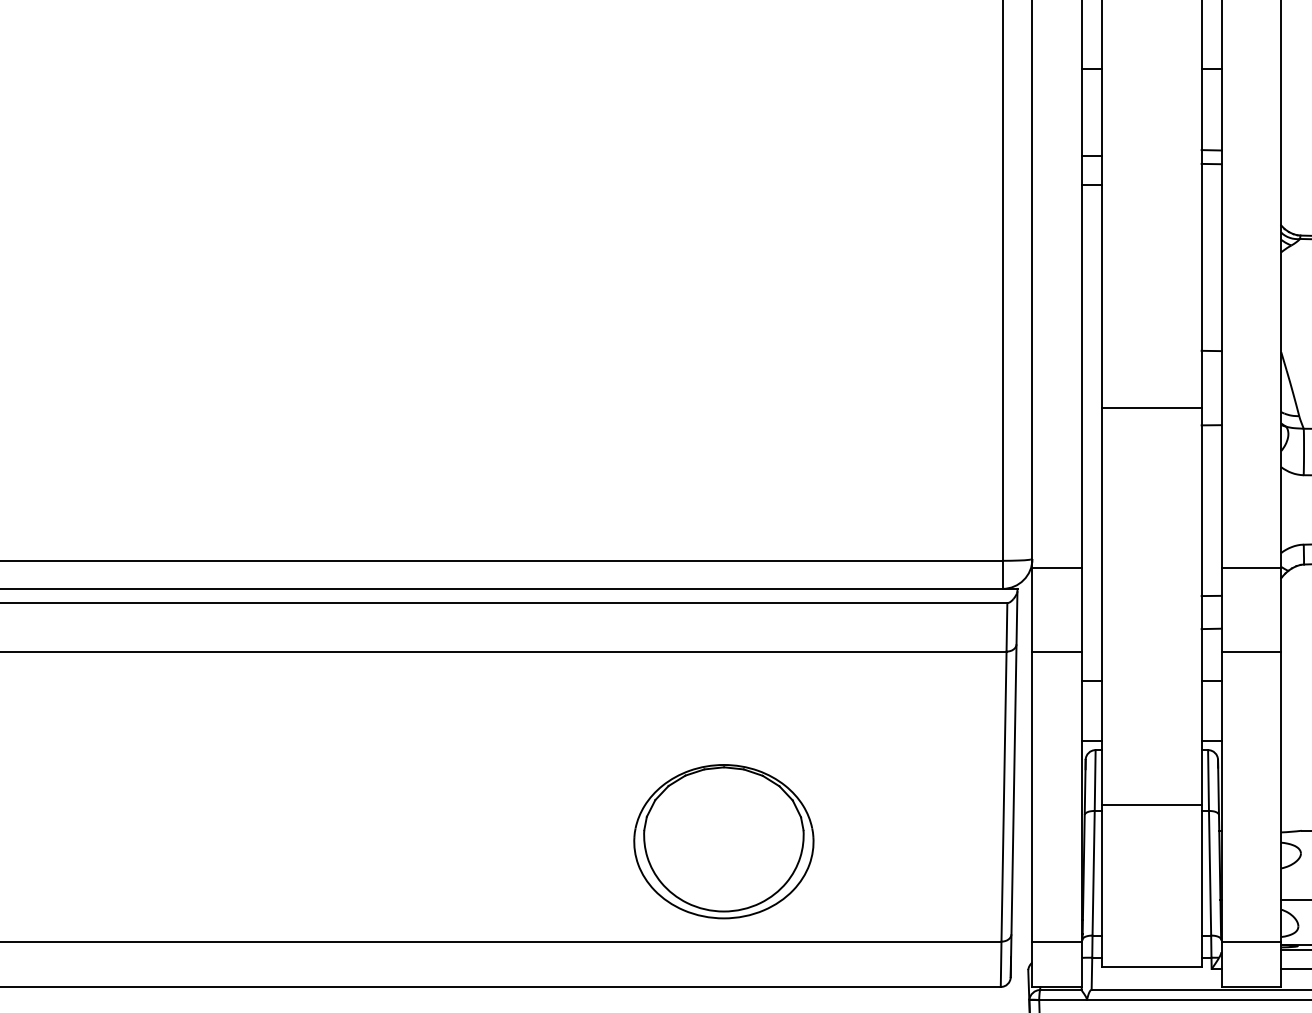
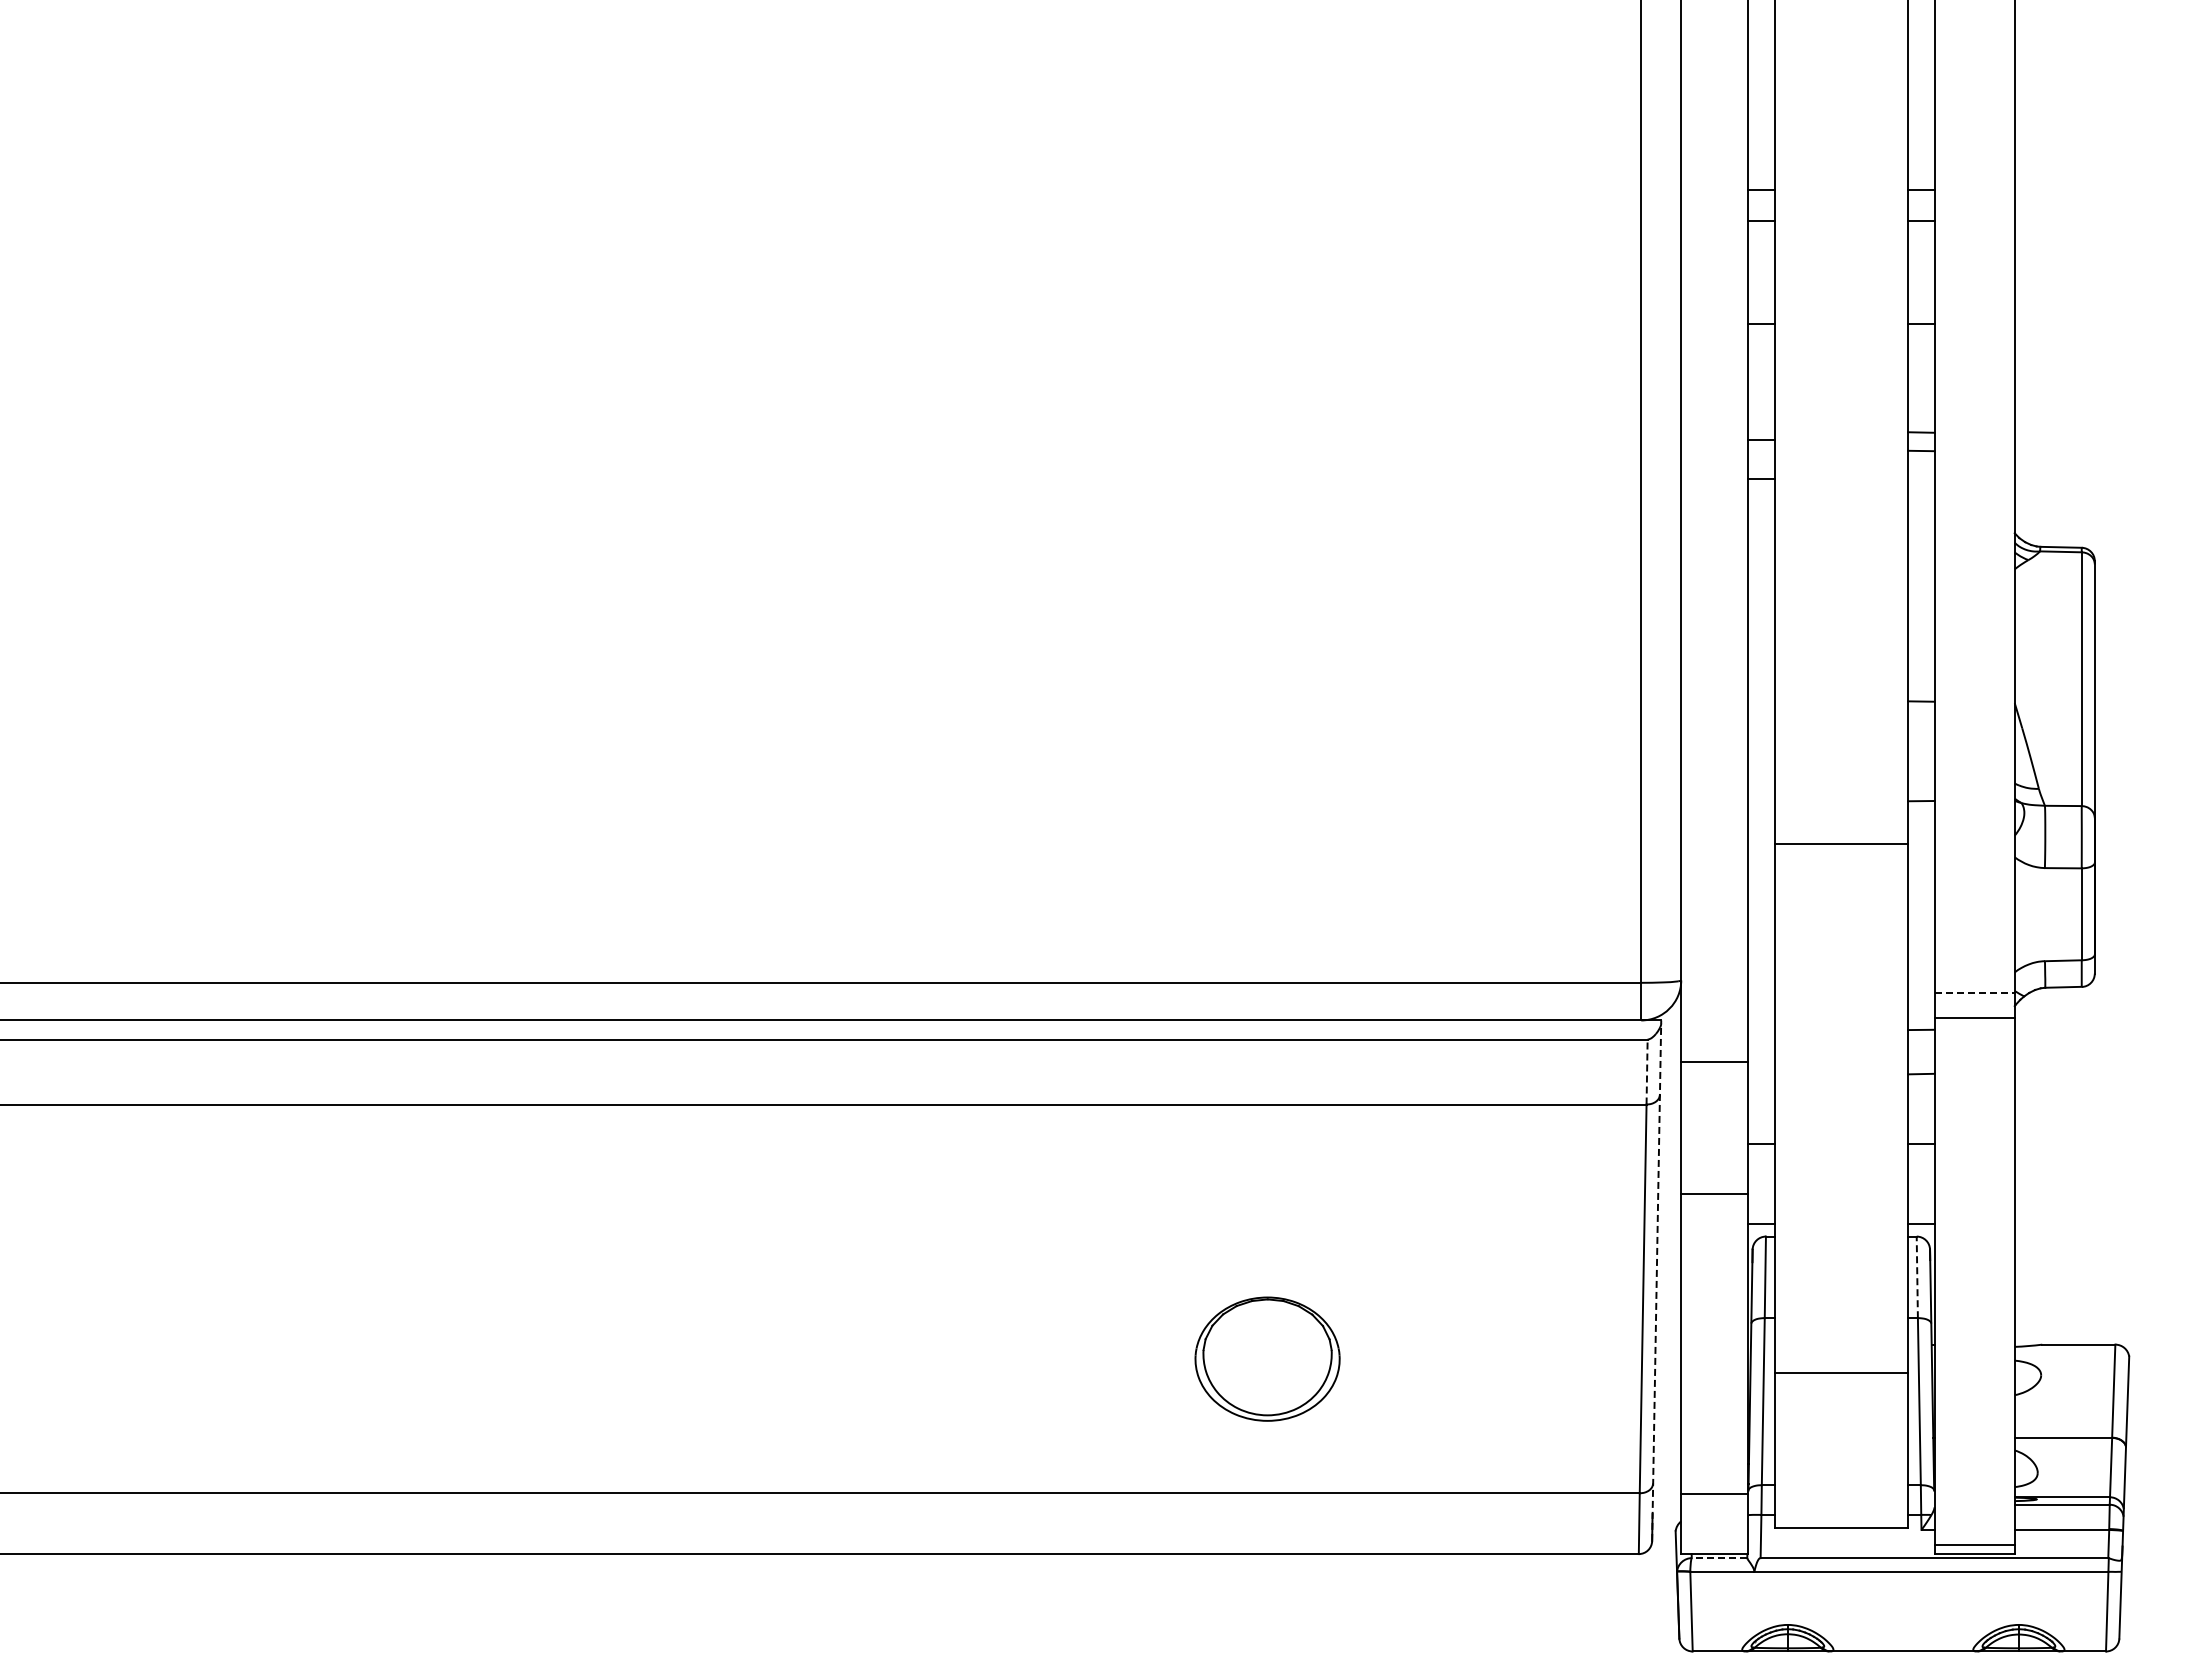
line: (1151, 407) -> (1841, 843), moved
line: (1057, 568) -> (1714, 1061), moved
line: (1251, 568) -> (1975, 992), solid -> dashed
line: (1007, 626) -> (1647, 1071), solid -> dashed
line: (1057, 651) -> (1714, 1193), moved
line: (1251, 651) -> (1974, 1017), moved
line: (1208, 780) -> (1917, 1277), solid -> dashed
line: (1013, 782) -> (1656, 1280), solid -> dashed
line: (1151, 804) -> (1841, 1372), moved
part: (723, 841) -> (1267, 1358), size x0.6
line: (1251, 941) -> (1974, 1545), moved
line: (1060, 990) -> (1719, 1558), solid -> dashed

